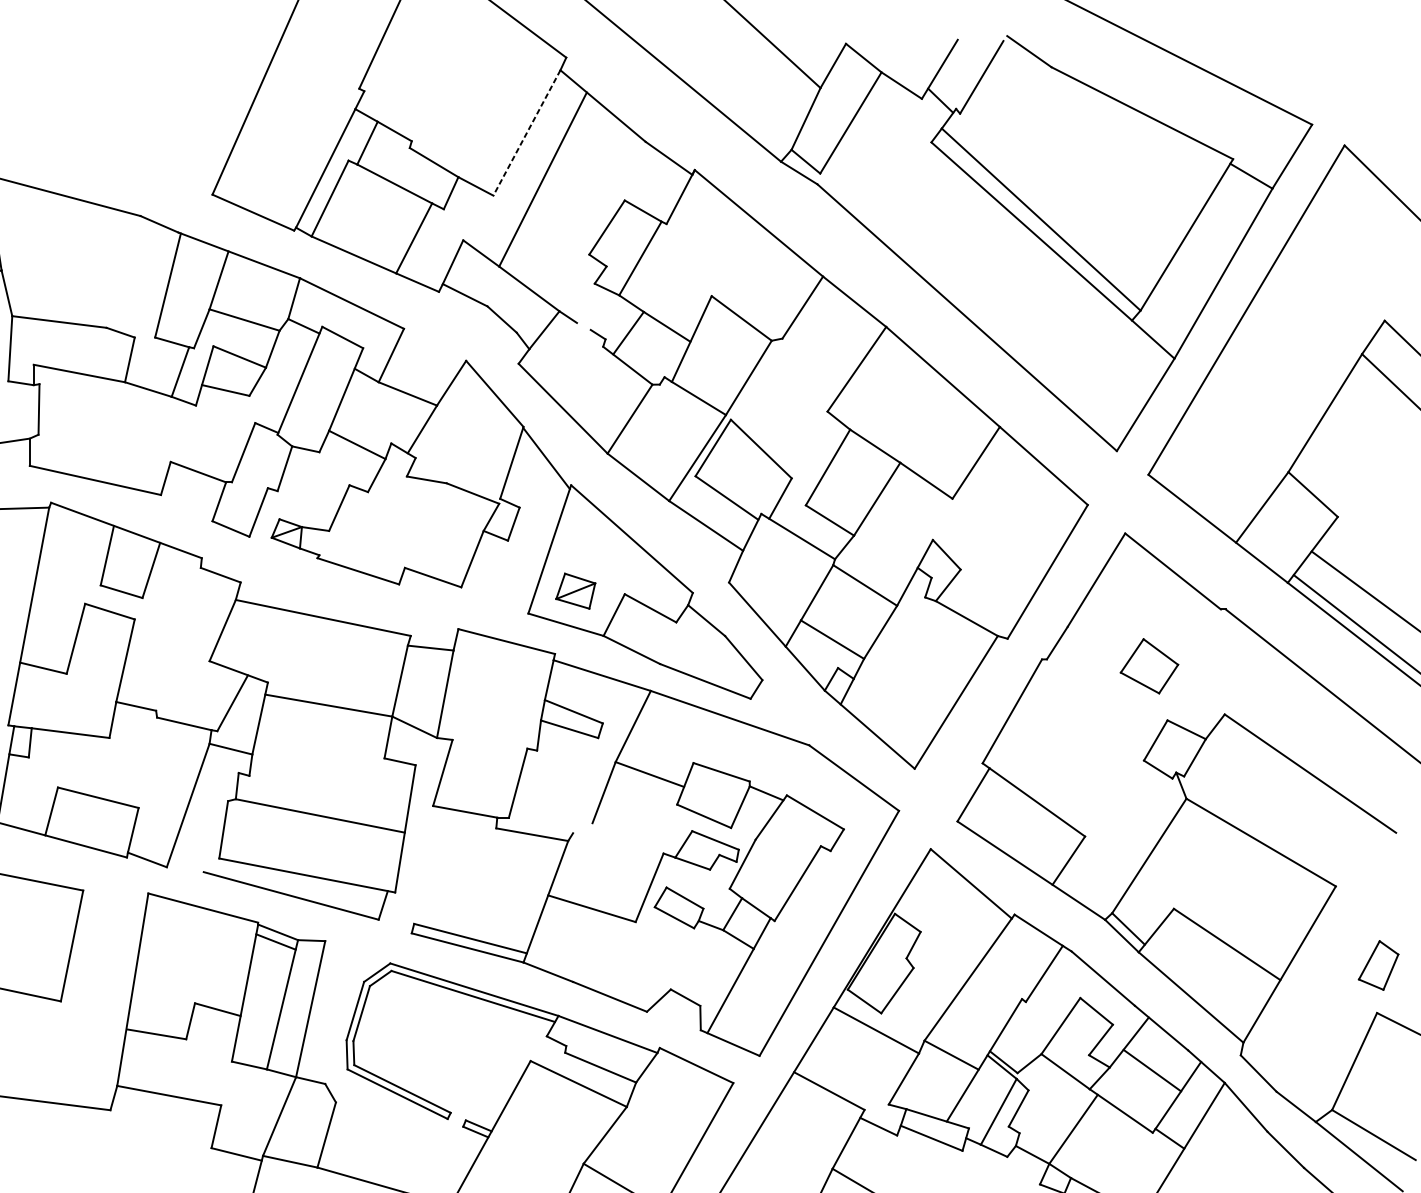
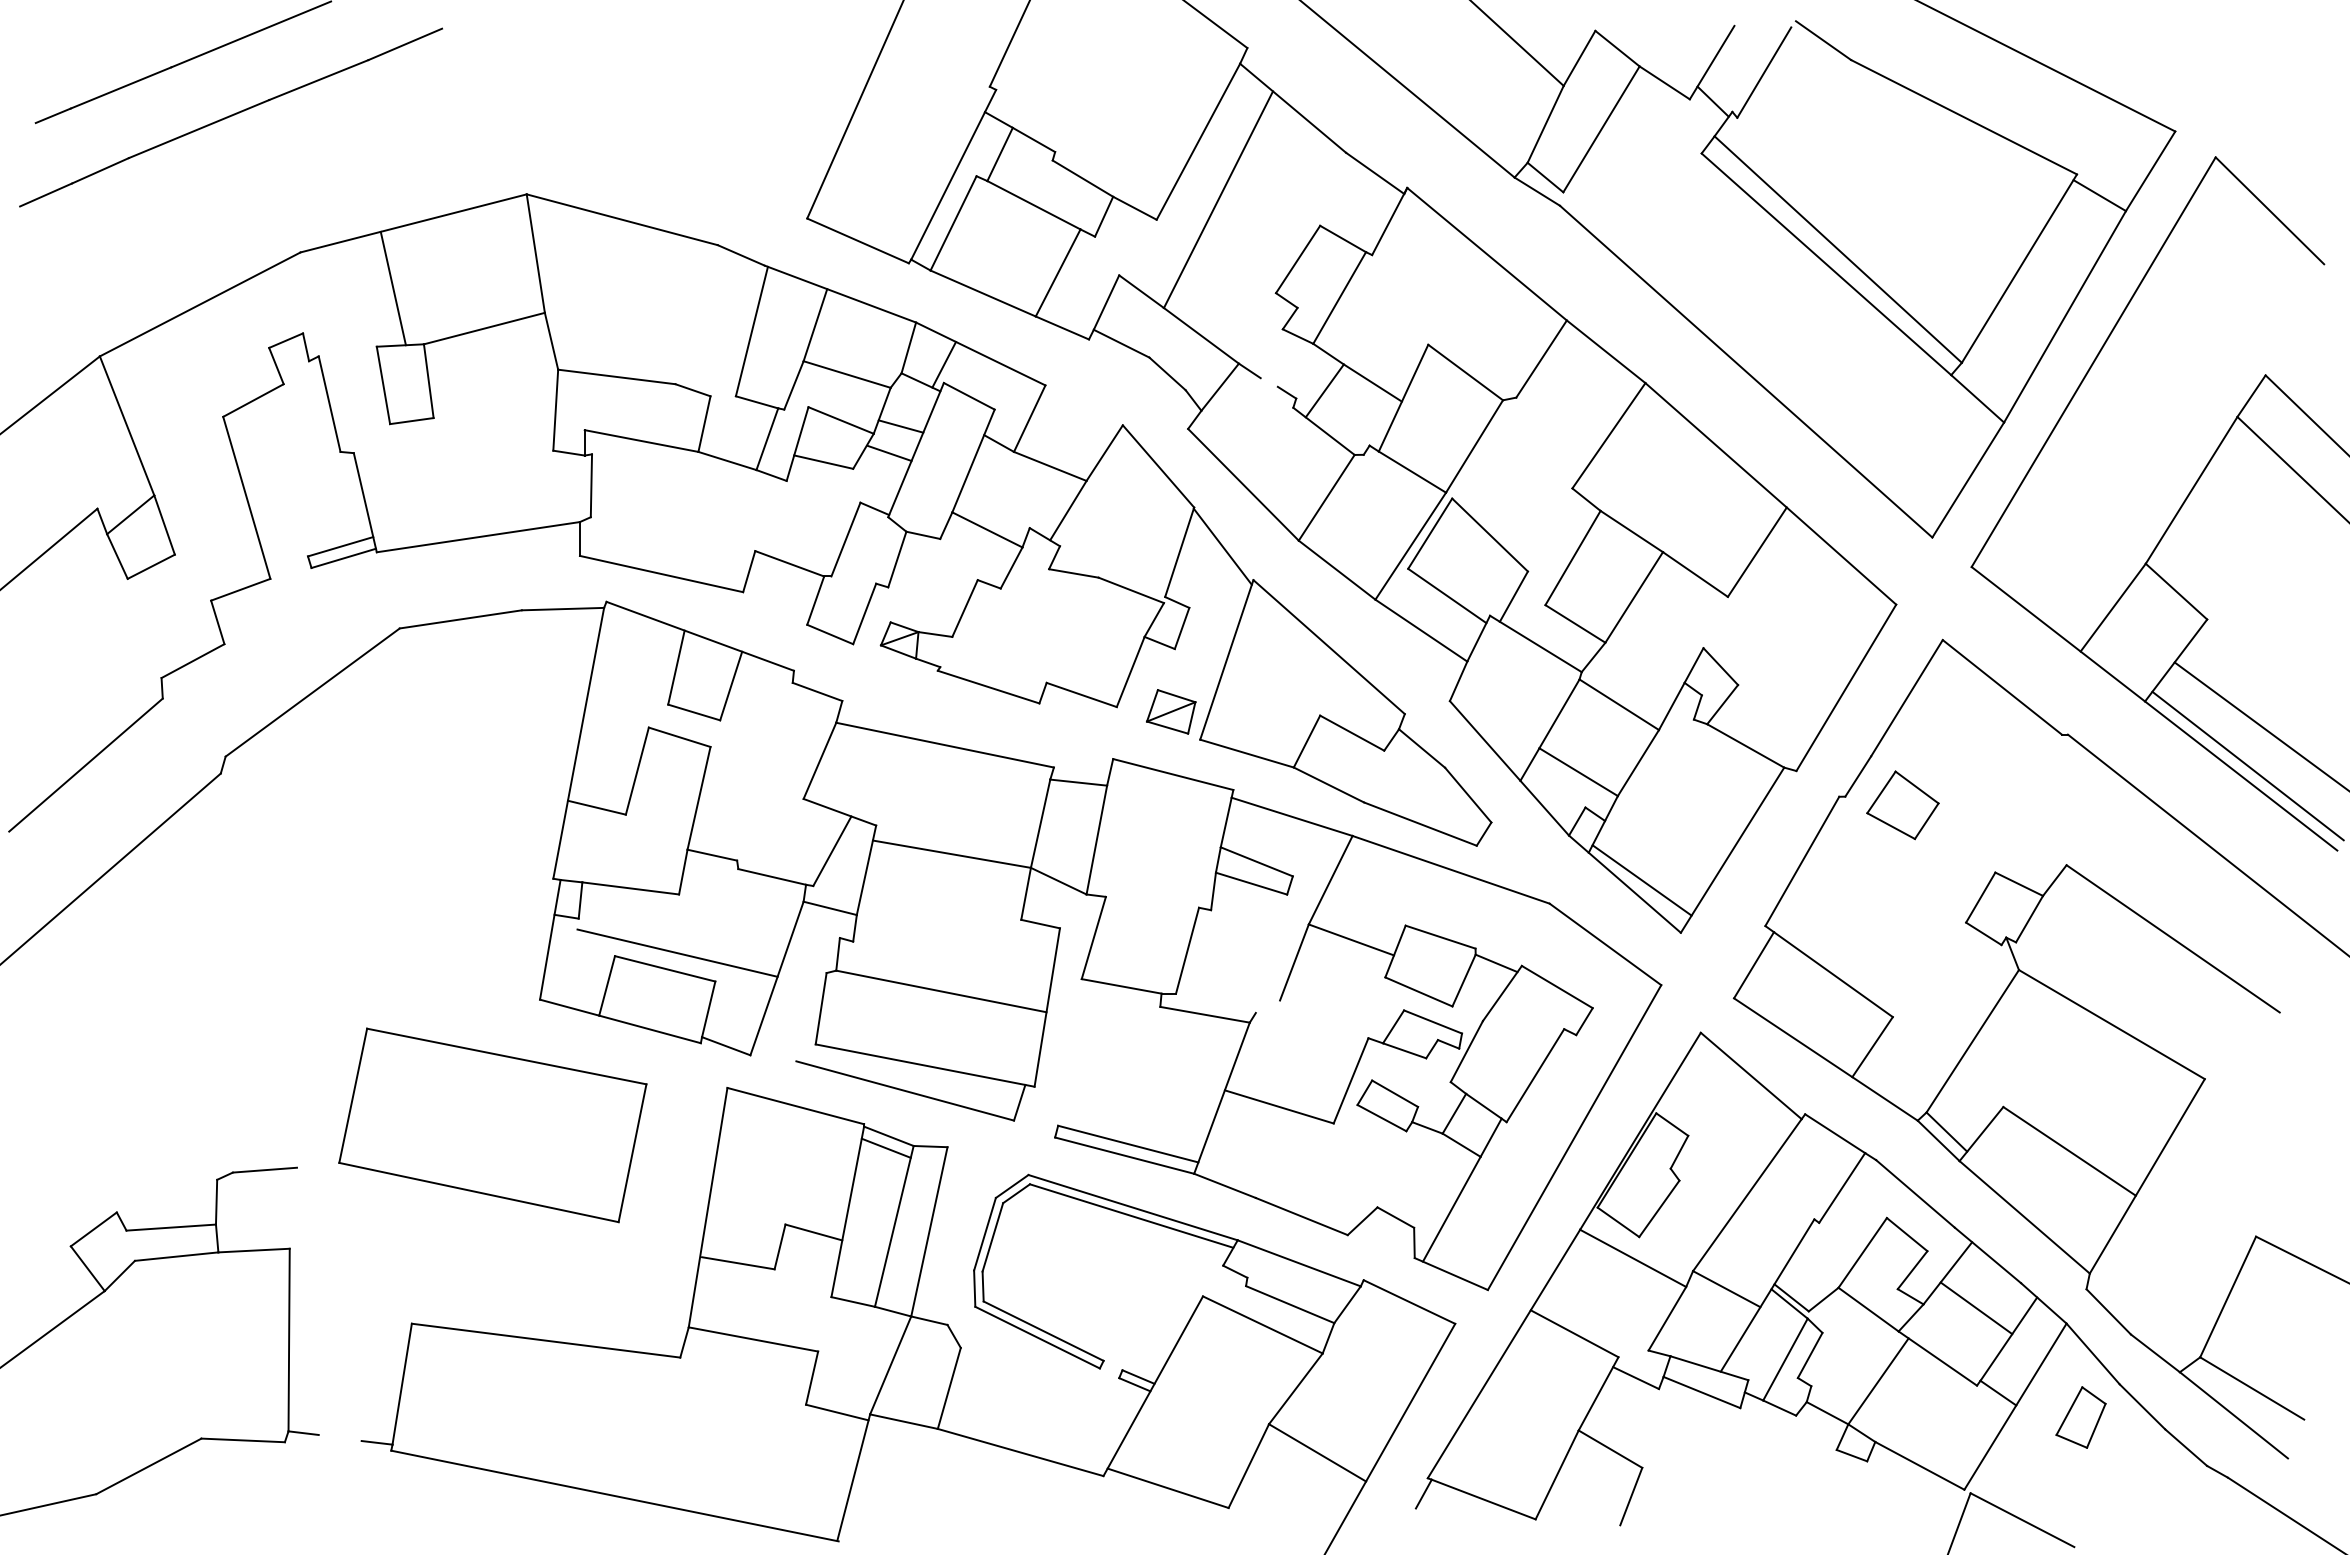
line: (526, 133) -> (1198, 142), dashed -> solid
line: (322, 311) -> (943, 364), added
line: (287, 361) -> (900, 426), added
line: (278, 383) -> (889, 453), added
part: (576, 590) -> (1171, 711), moved
part: (1149, 666) -> (1902, 805), moved
line: (883, 726) -> (1641, 880), added
line: (108, 784) -> (677, 952), added
part: (1378, 965) -> (2080, 1417), moved

